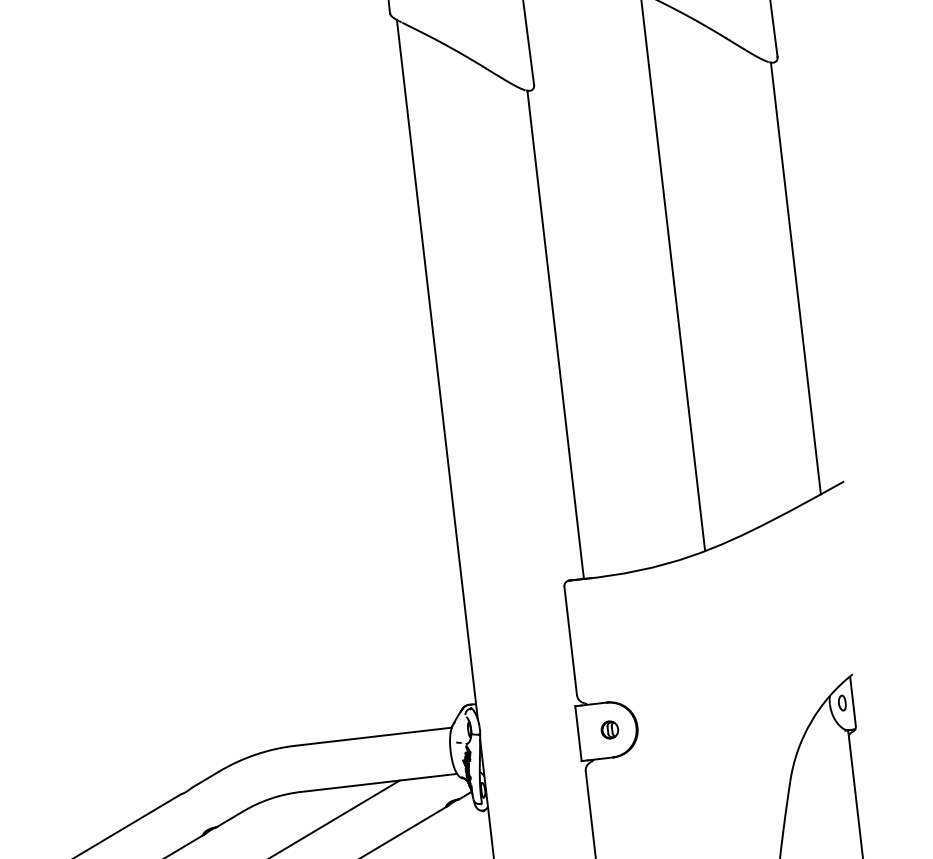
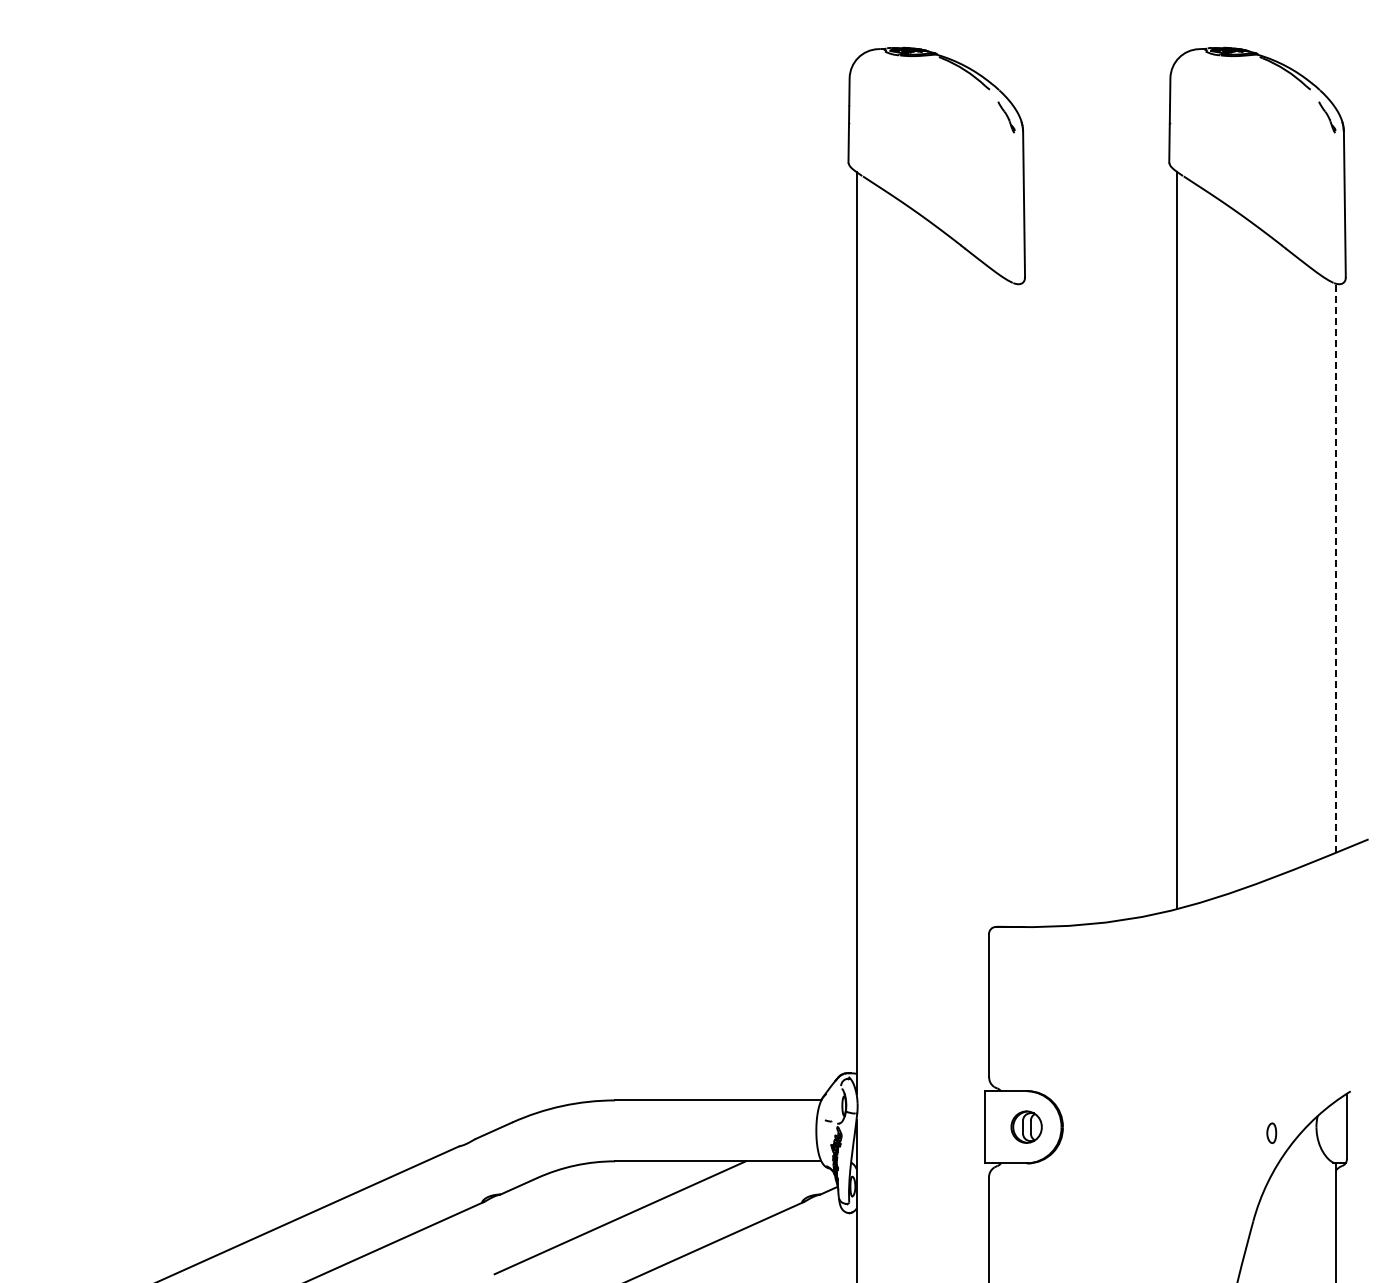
line: (795, 277) -> (1336, 567), solid -> dashed
line: (555, 334) -> (1015, 604), removed
part: (842, 702) -> (1271, 1132), moved
part: (609, 730) -> (1026, 1127), size x1.4

